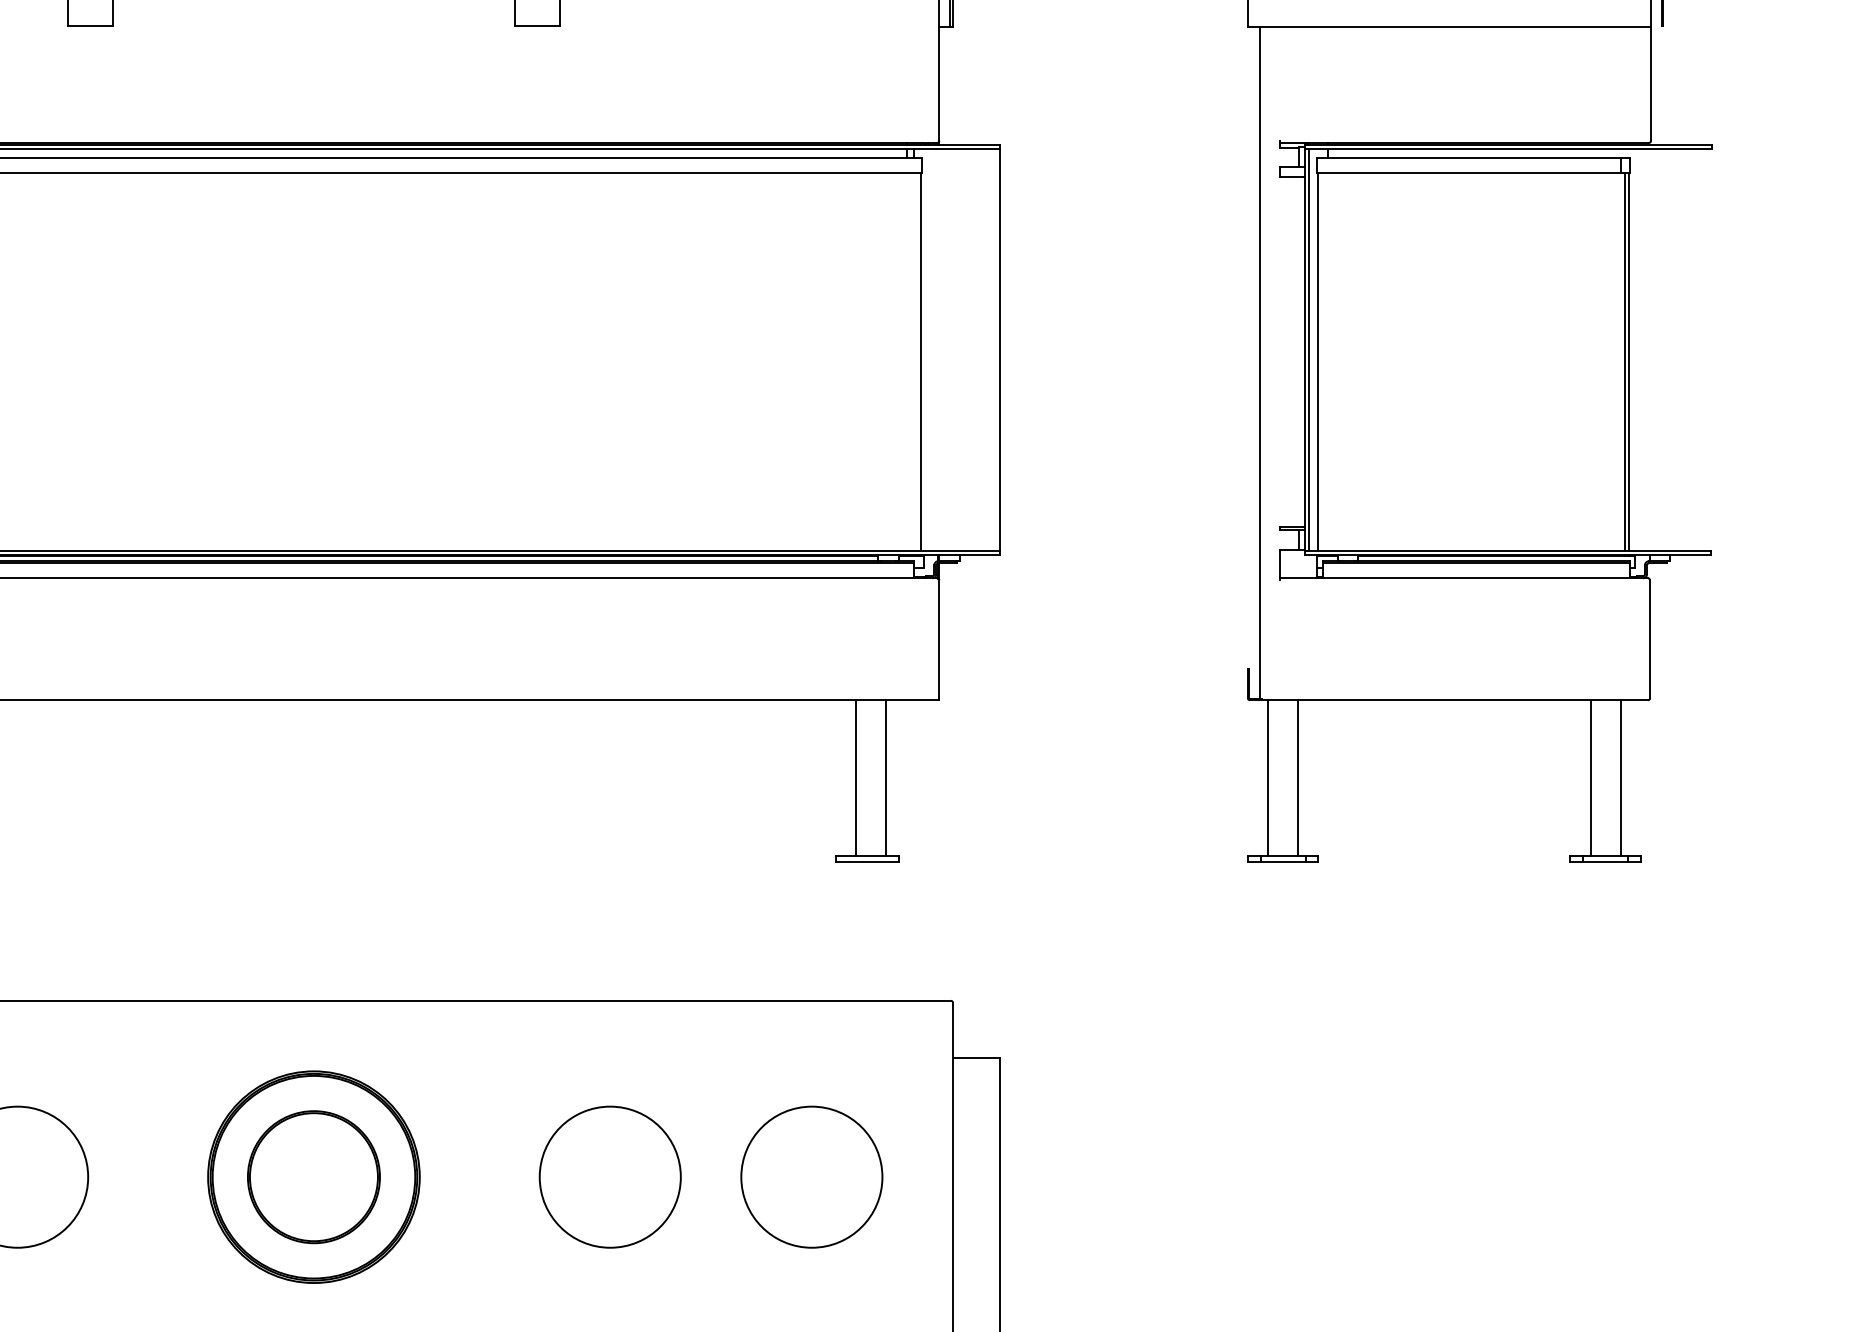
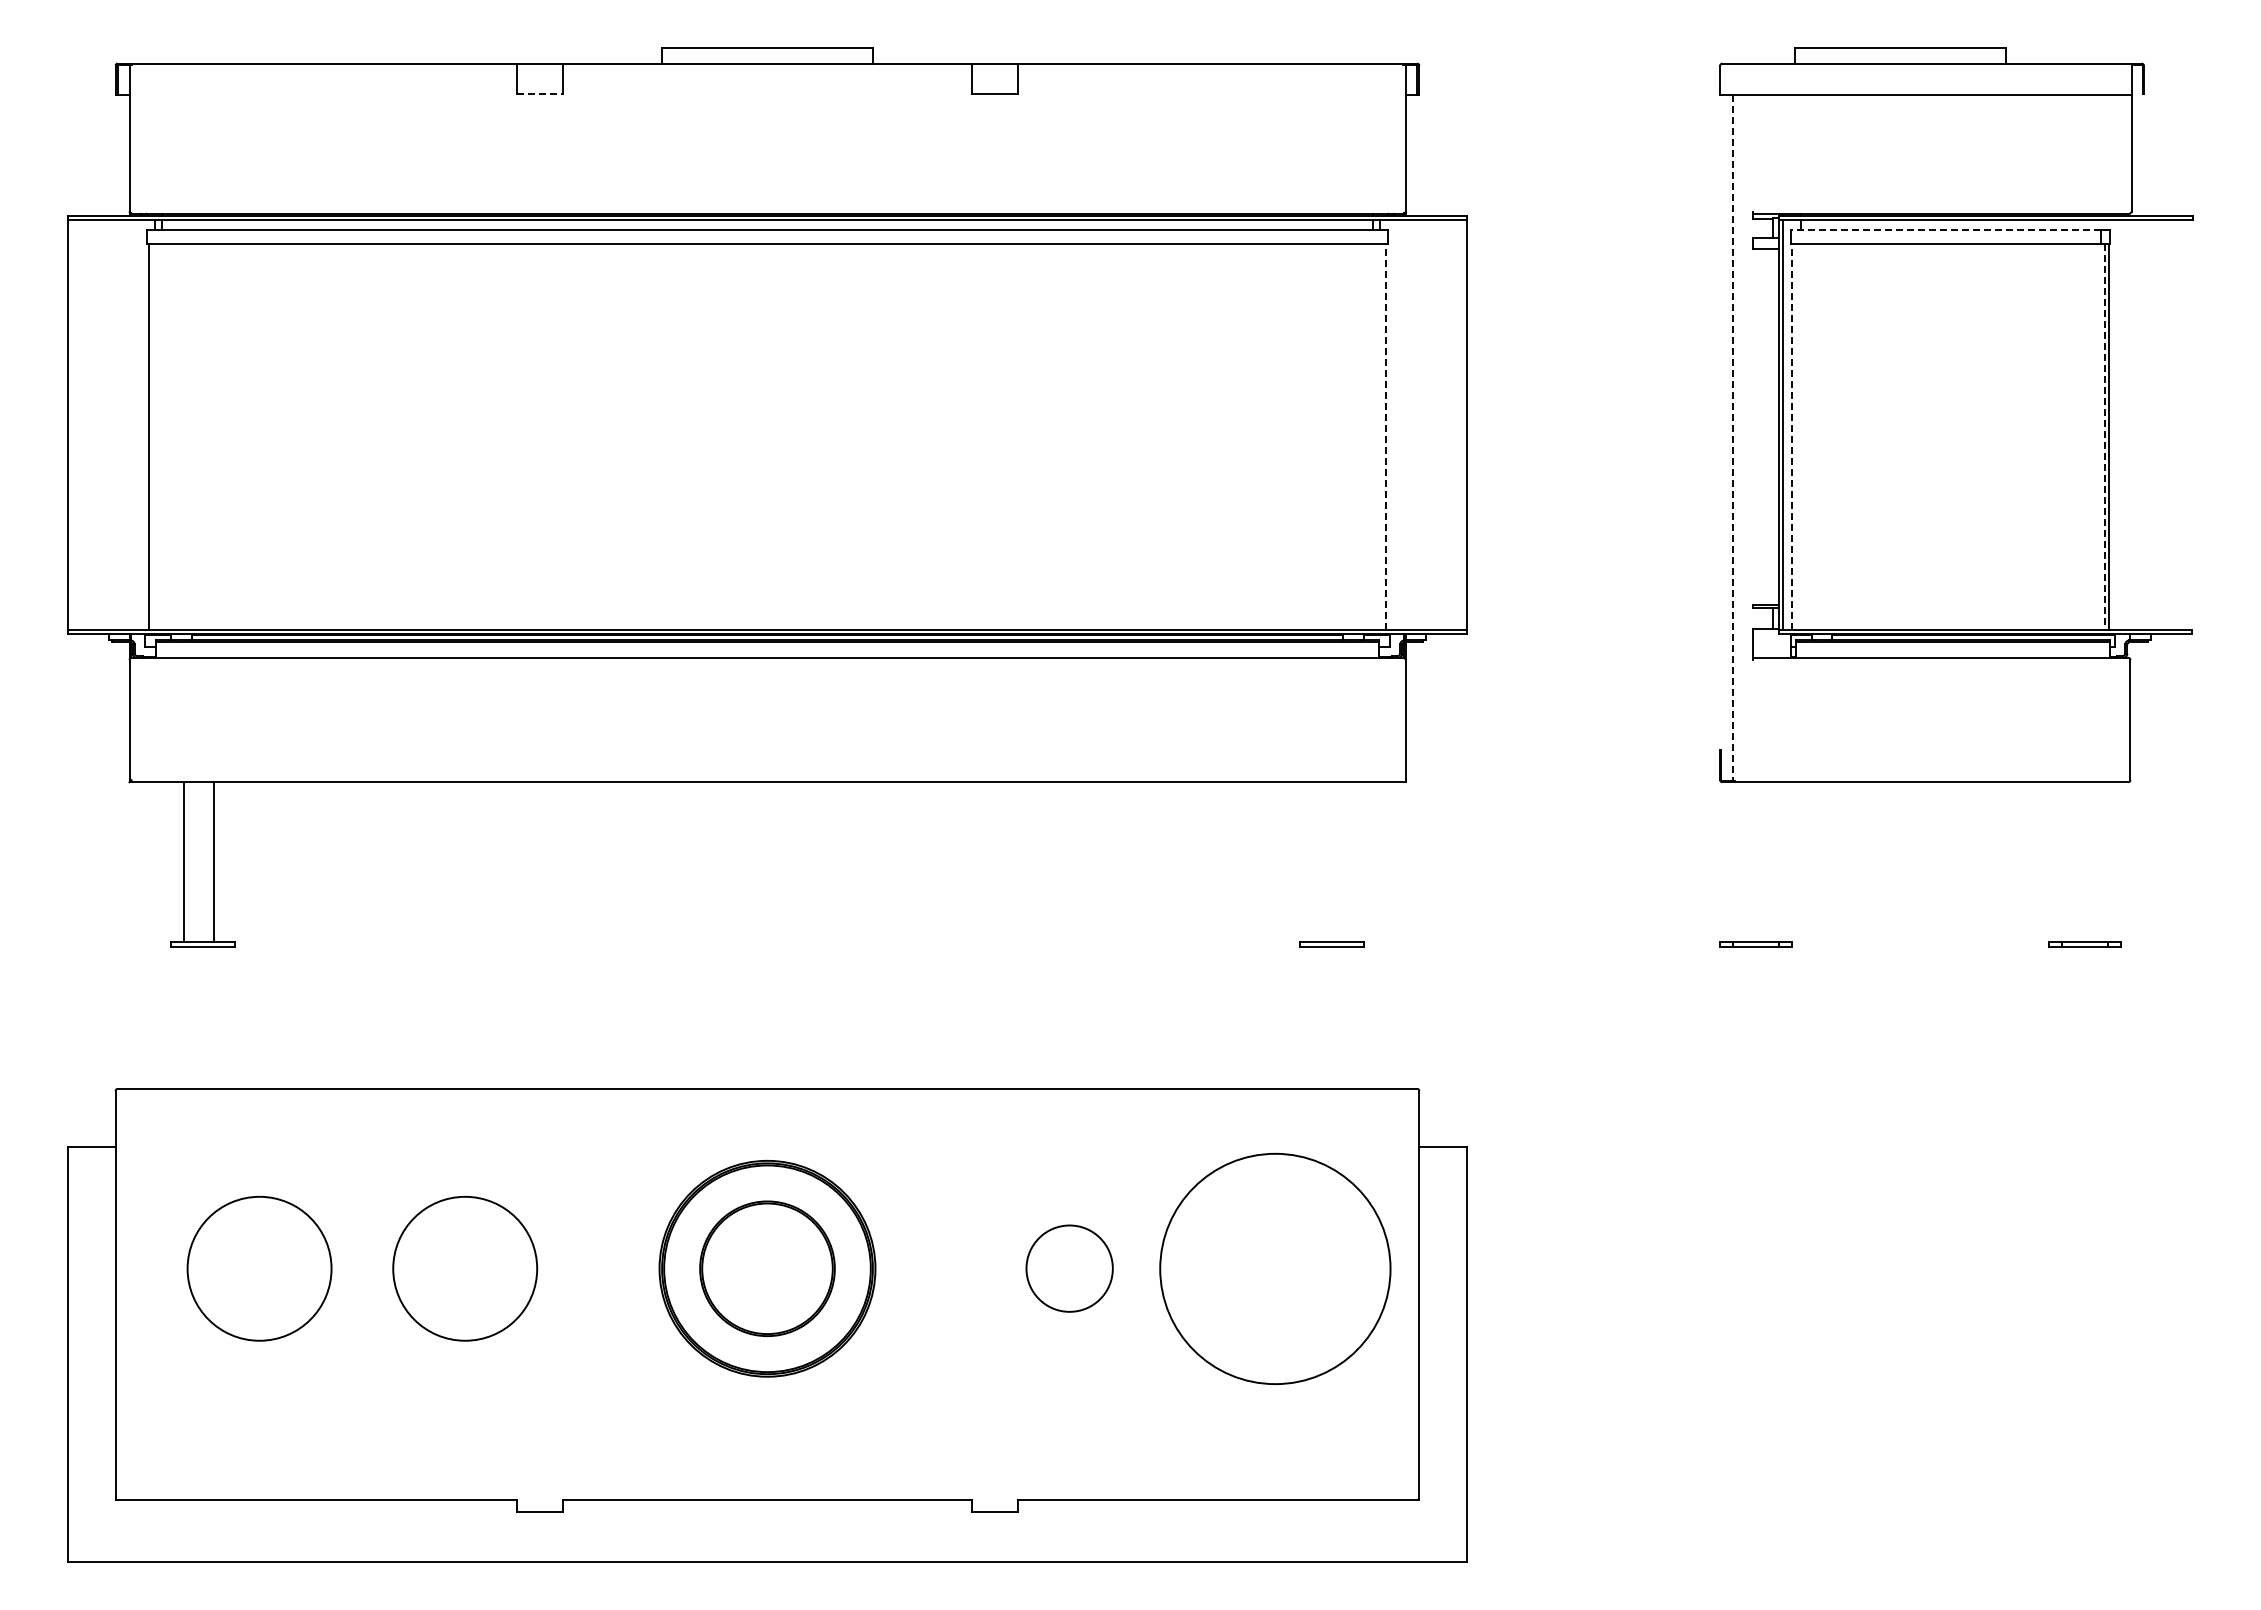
line: (91, 26) -> (540, 94), solid -> dashed
line: (1468, 158) -> (1945, 229), solid -> dashed
line: (920, 361) -> (1386, 436), solid -> dashed
line: (1318, 361) -> (1792, 436), solid -> dashed
line: (1624, 362) -> (2104, 437), solid -> dashed
line: (1259, 363) -> (1732, 438), solid -> dashed
line: (856, 777) -> (1320, 861), removed
line: (886, 777) -> (1351, 861), removed
line: (1267, 777) -> (1740, 861), removed
line: (1298, 777) -> (1771, 861), removed
line: (1590, 777) -> (2069, 861), removed
line: (1620, 777) -> (2100, 861), removed
circle: (610, 1176) -> (1069, 1268), size x0.6
circle: (811, 1176) -> (1275, 1268), size x1.6

